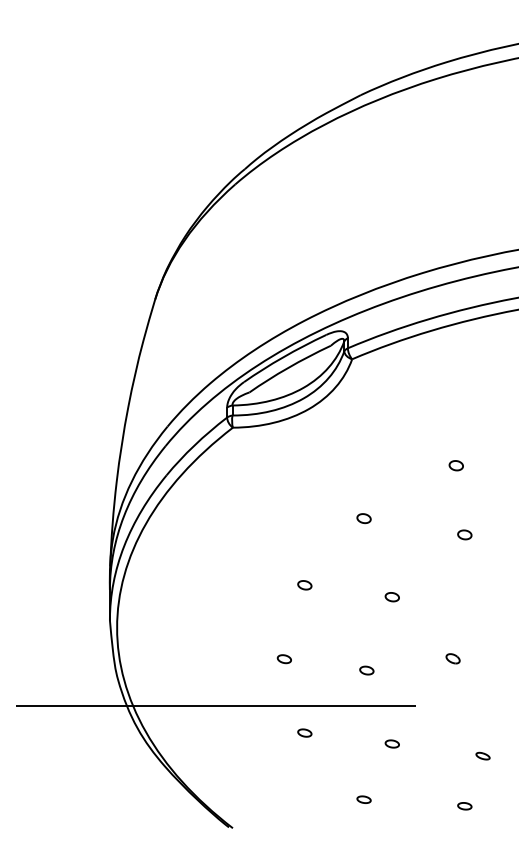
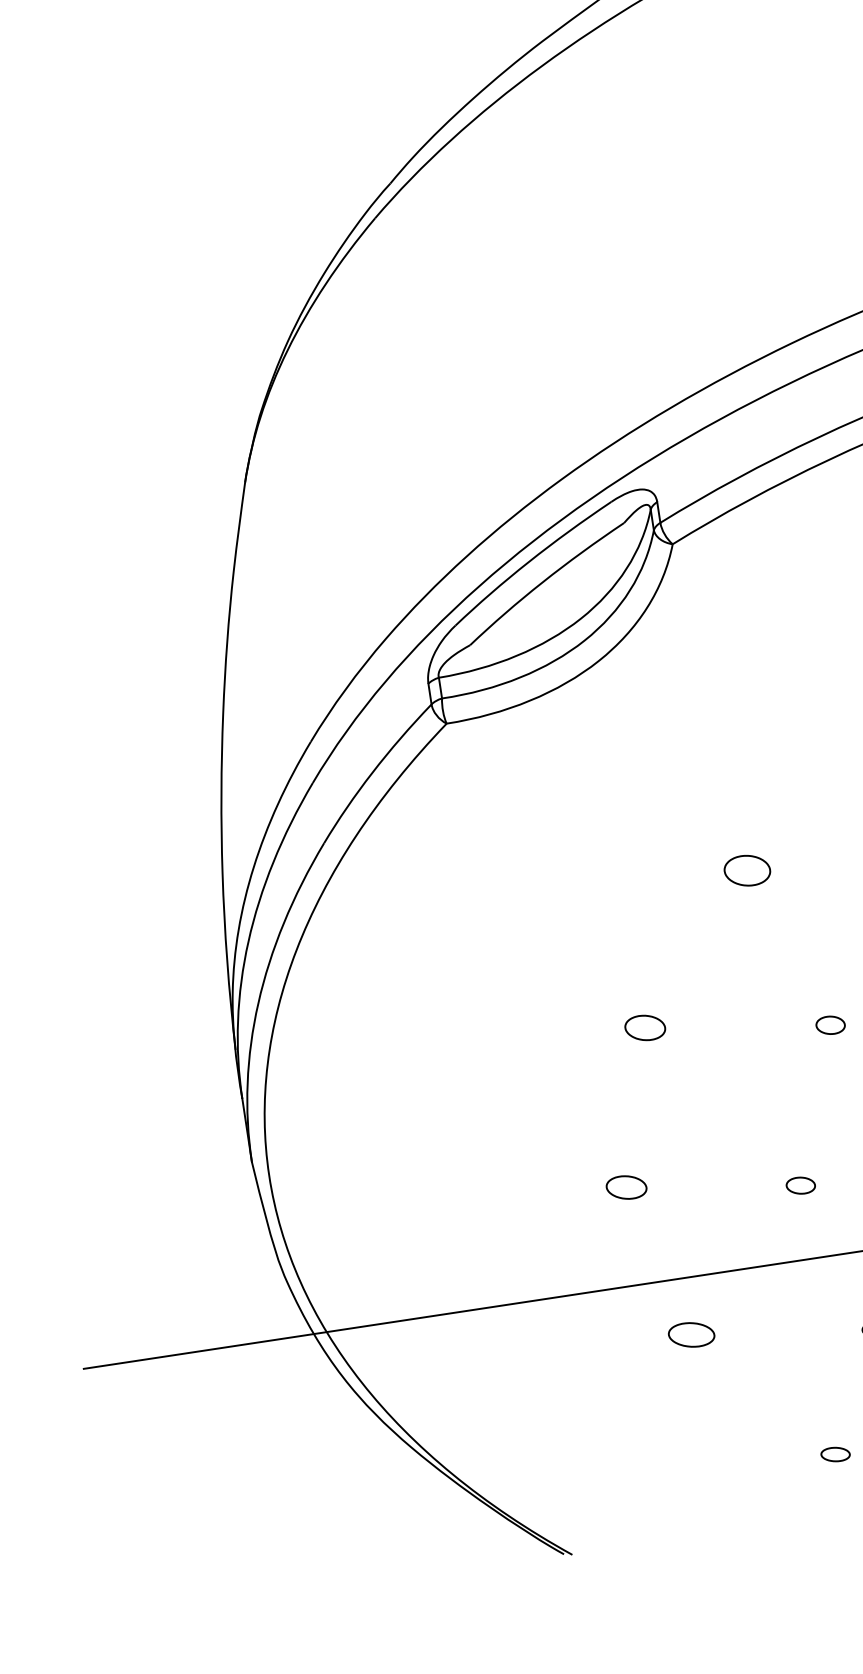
part: (363, 518) -> (746, 871), size x1.6
part: (304, 585) -> (644, 1028), size x1.4
part: (283, 659) -> (624, 1188), size x1.4
part: (304, 732) -> (690, 1333), size x1.6

